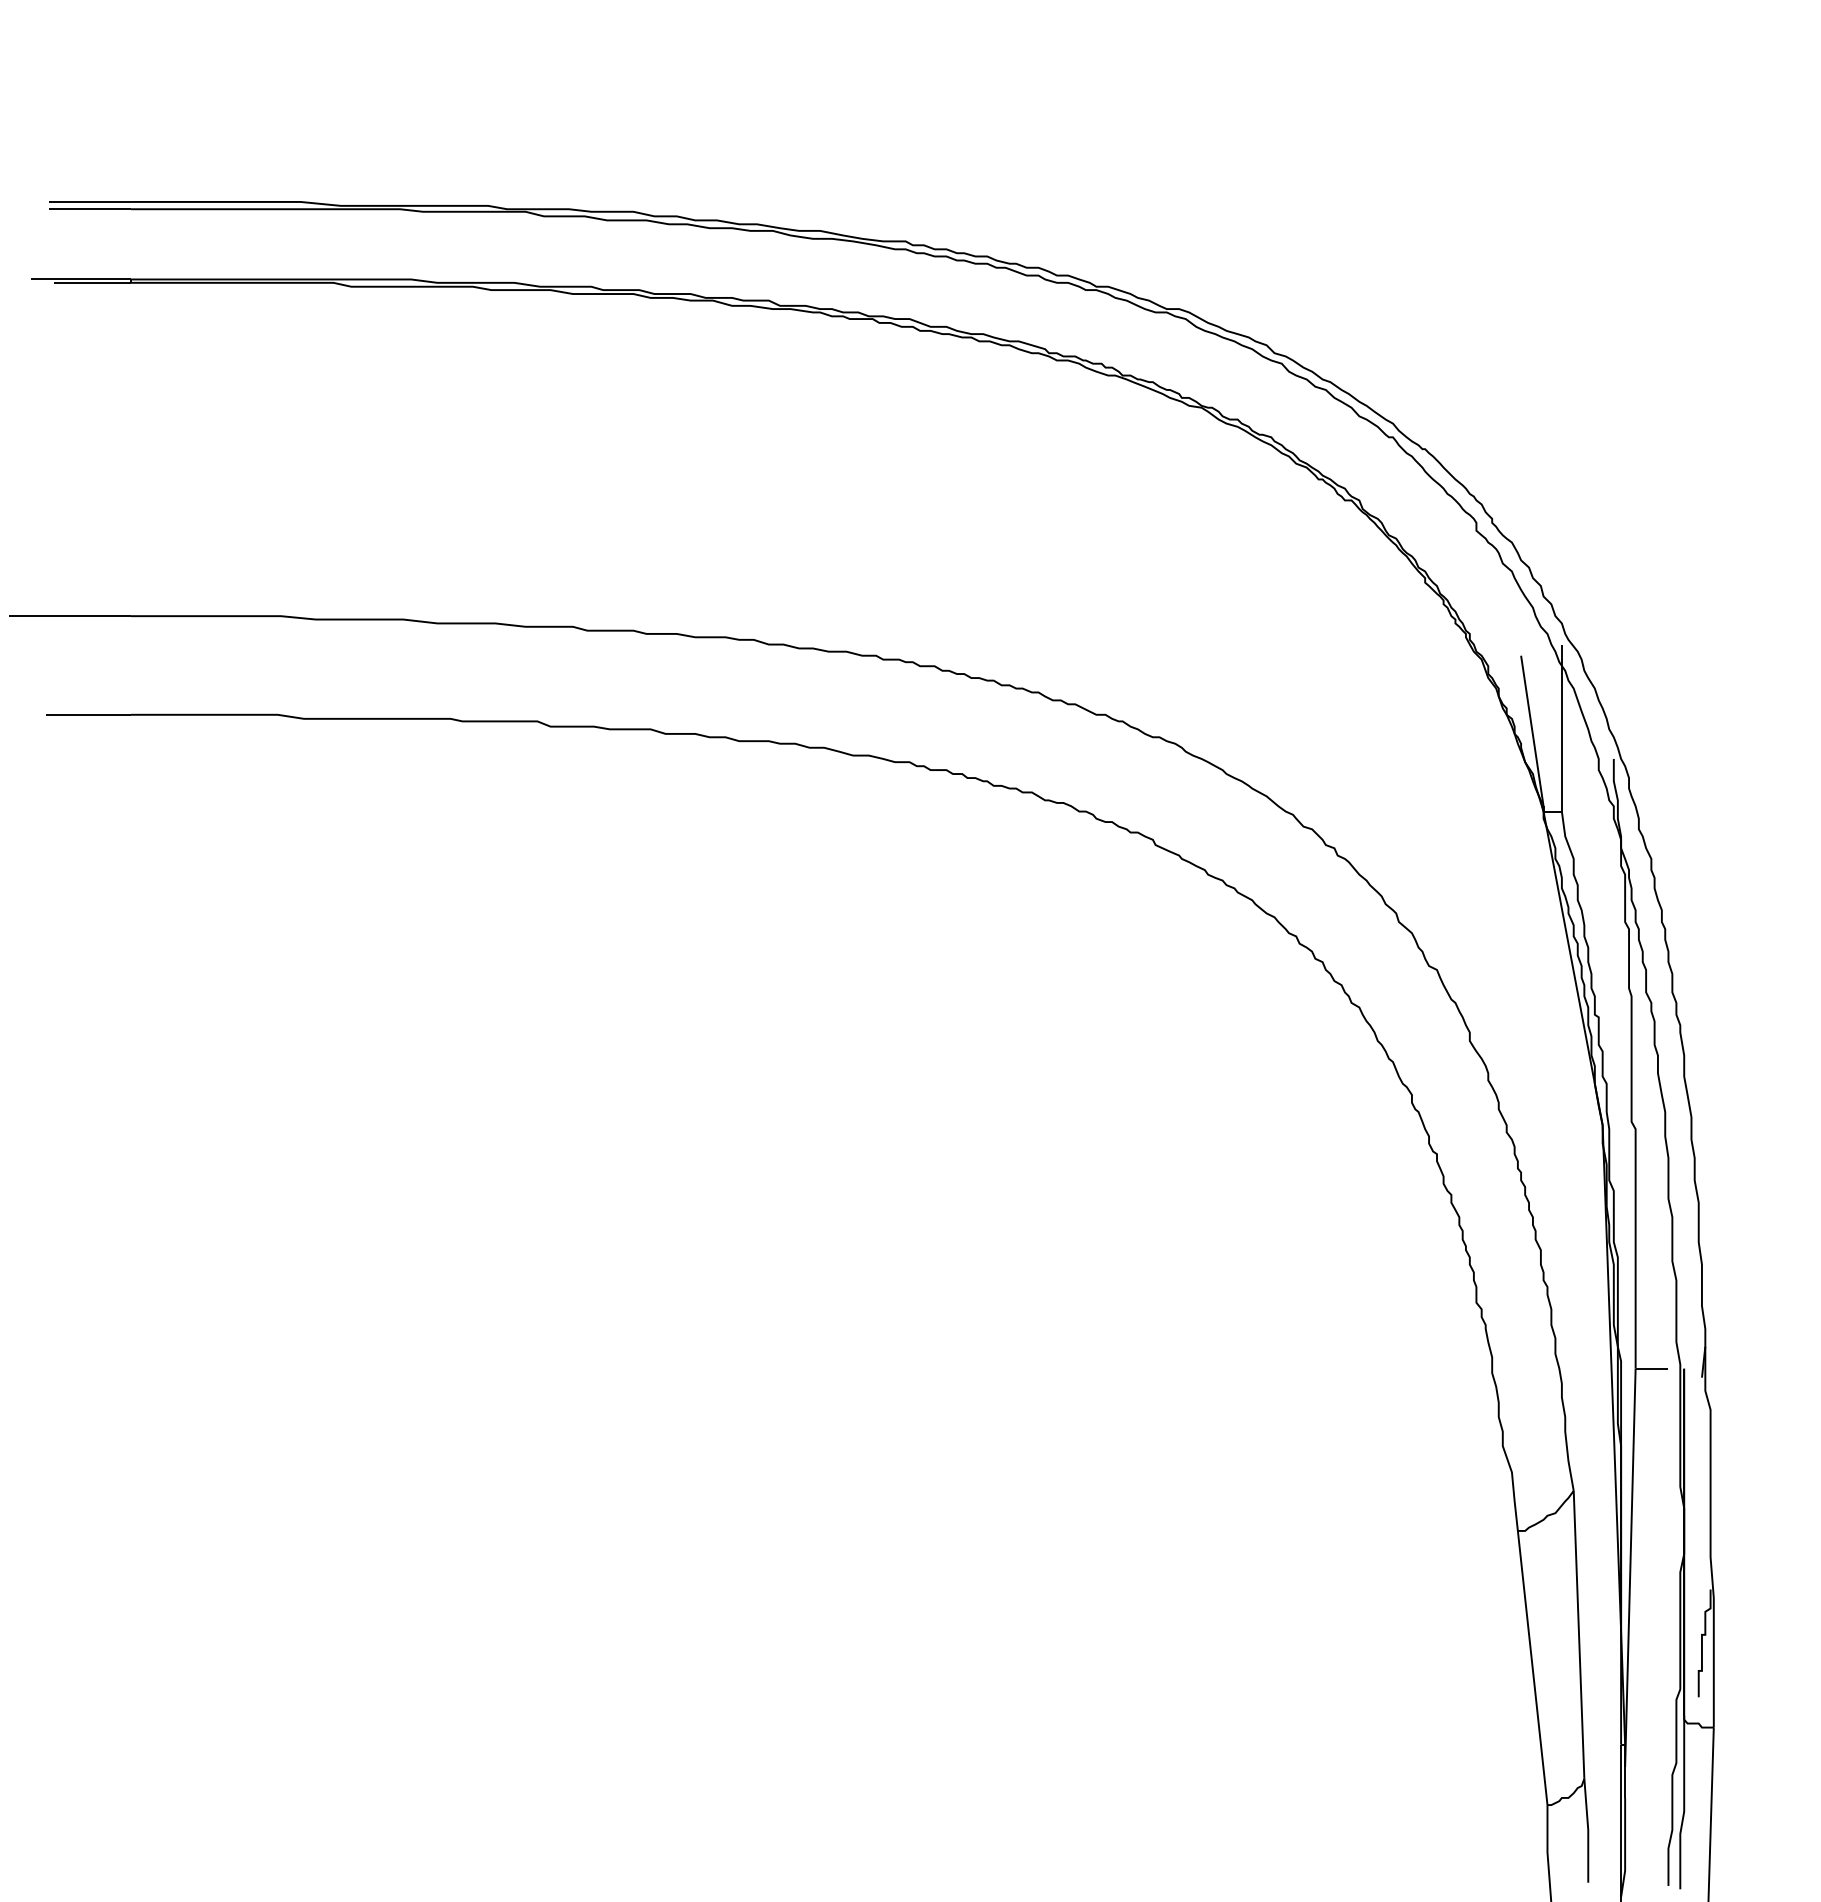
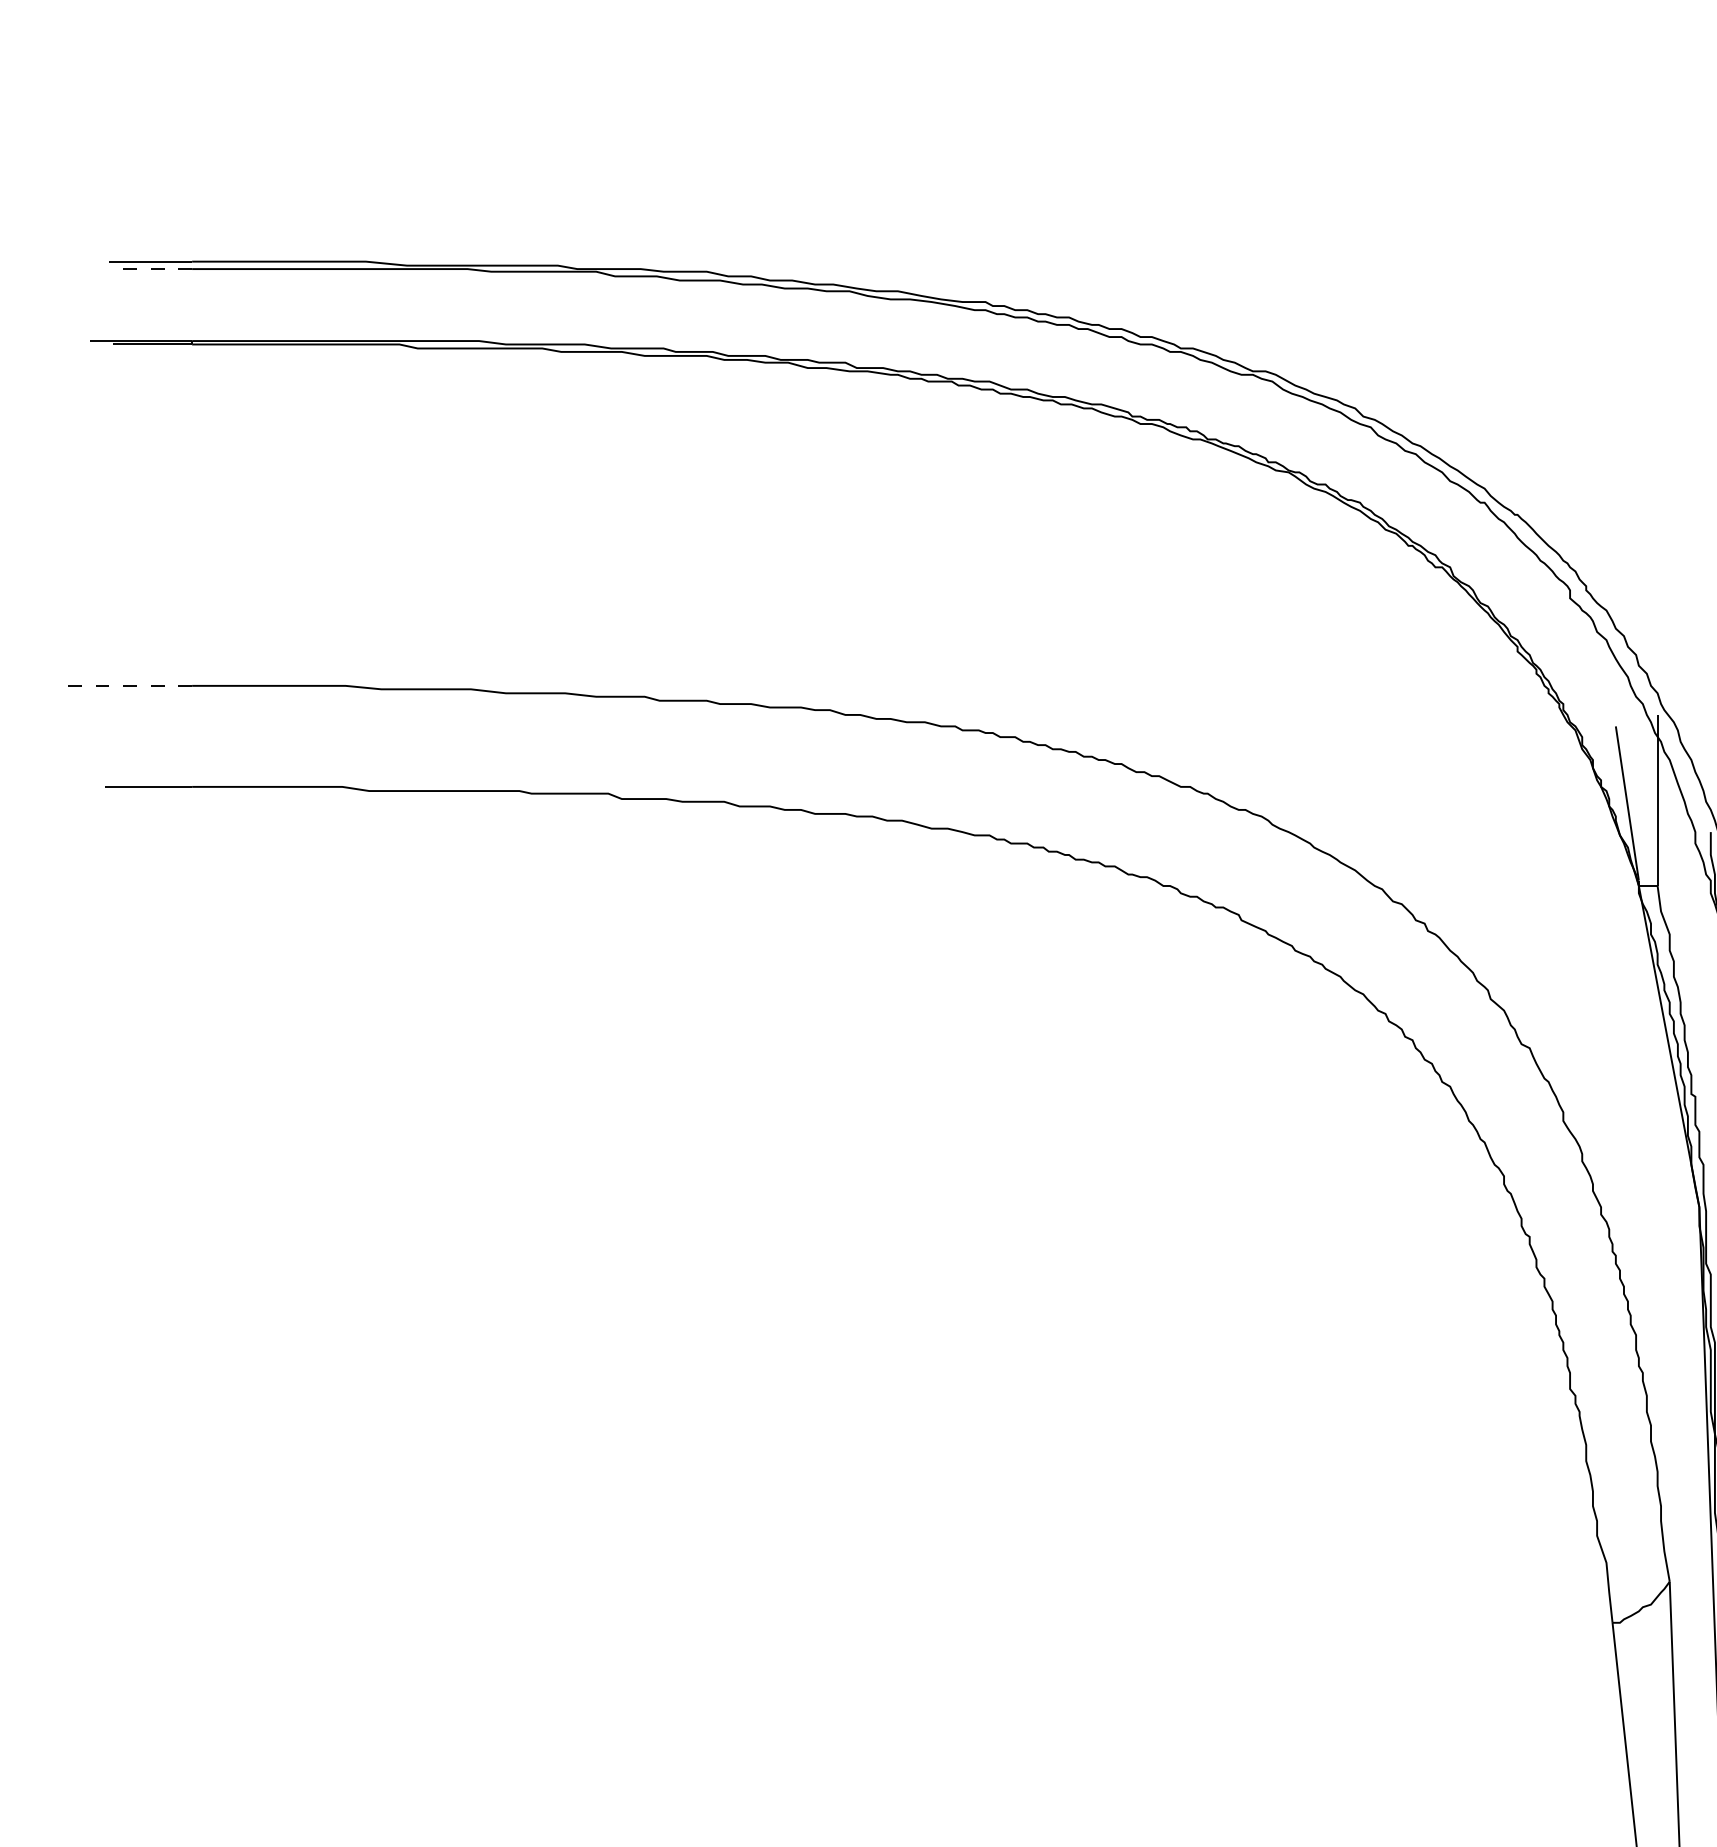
line: (90, 209) -> (150, 269), solid -> dashed
line: (70, 616) -> (130, 686), solid -> dashed

